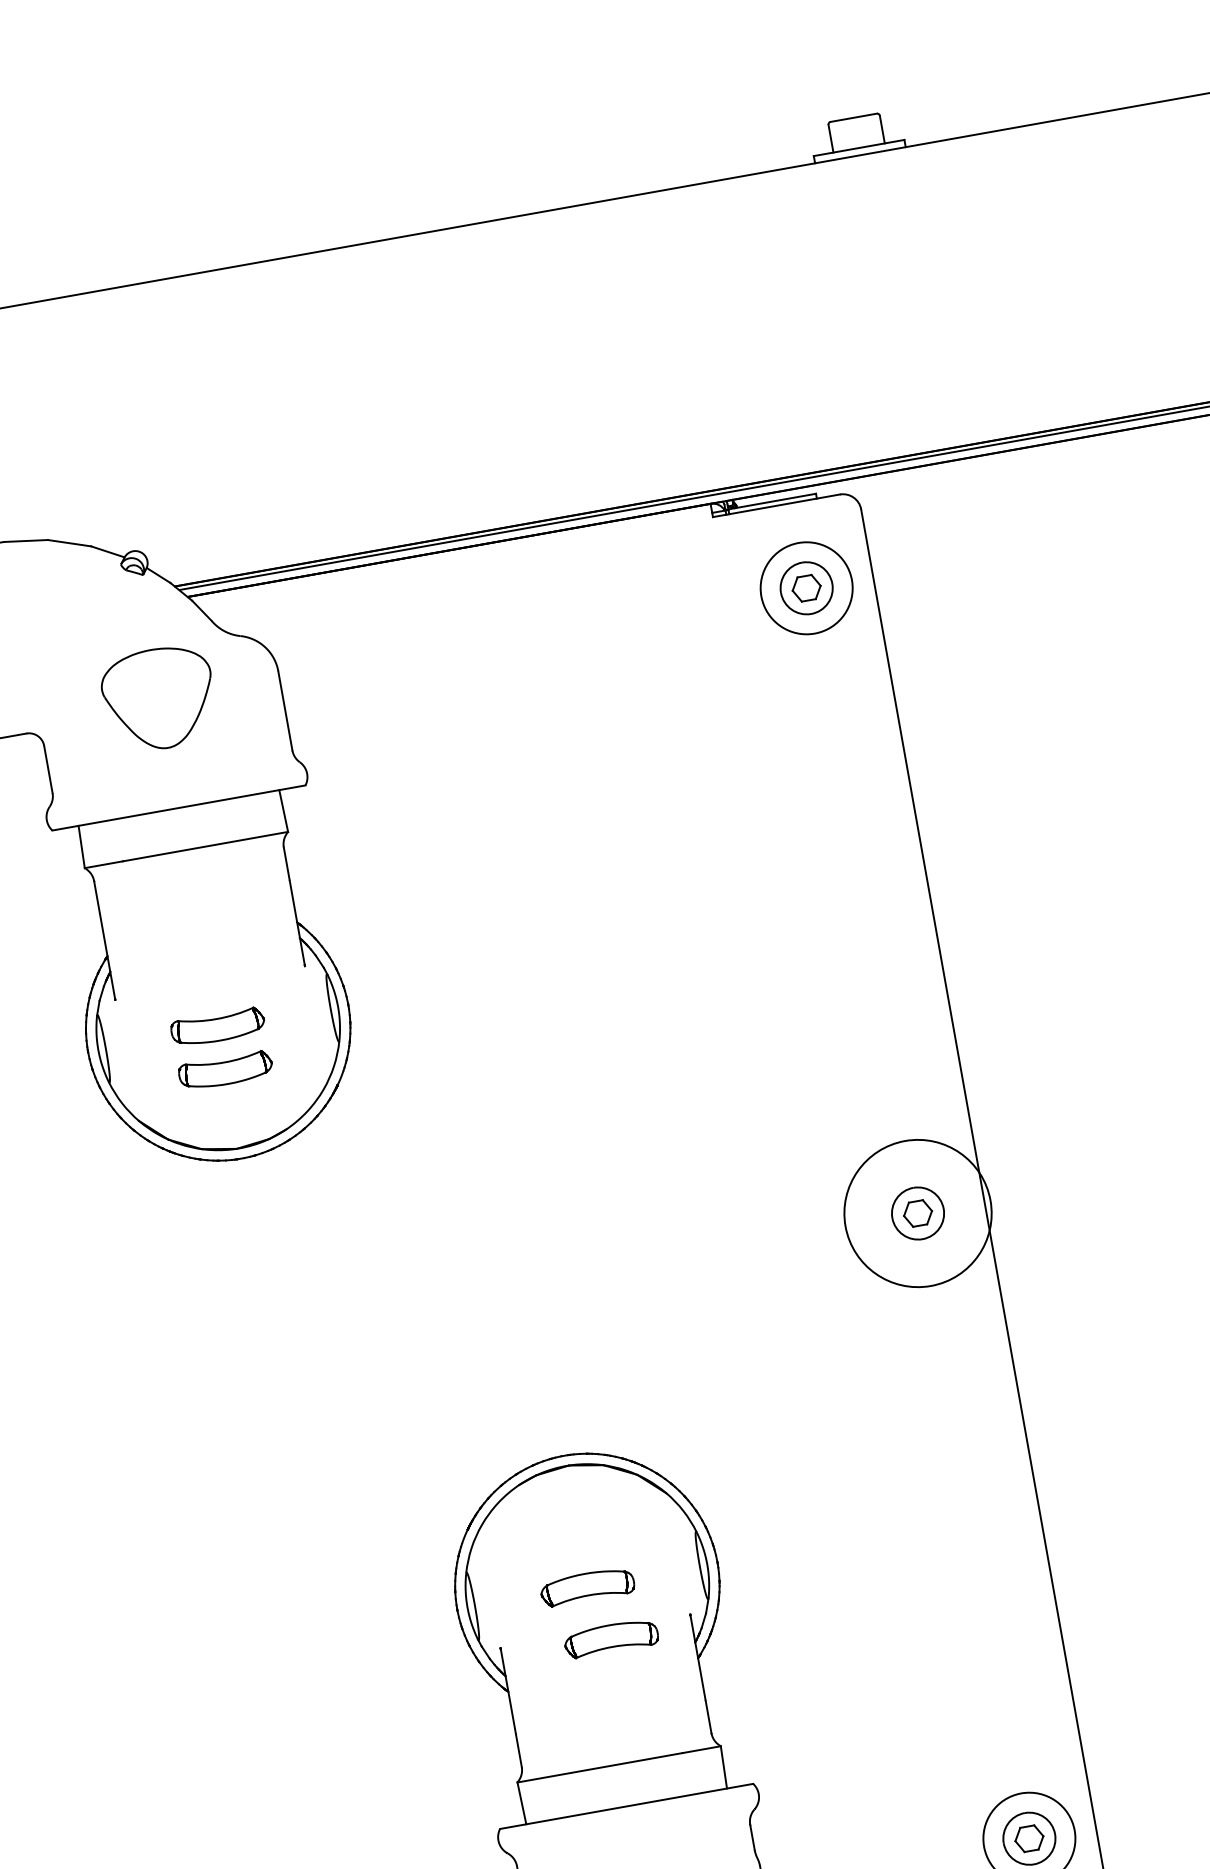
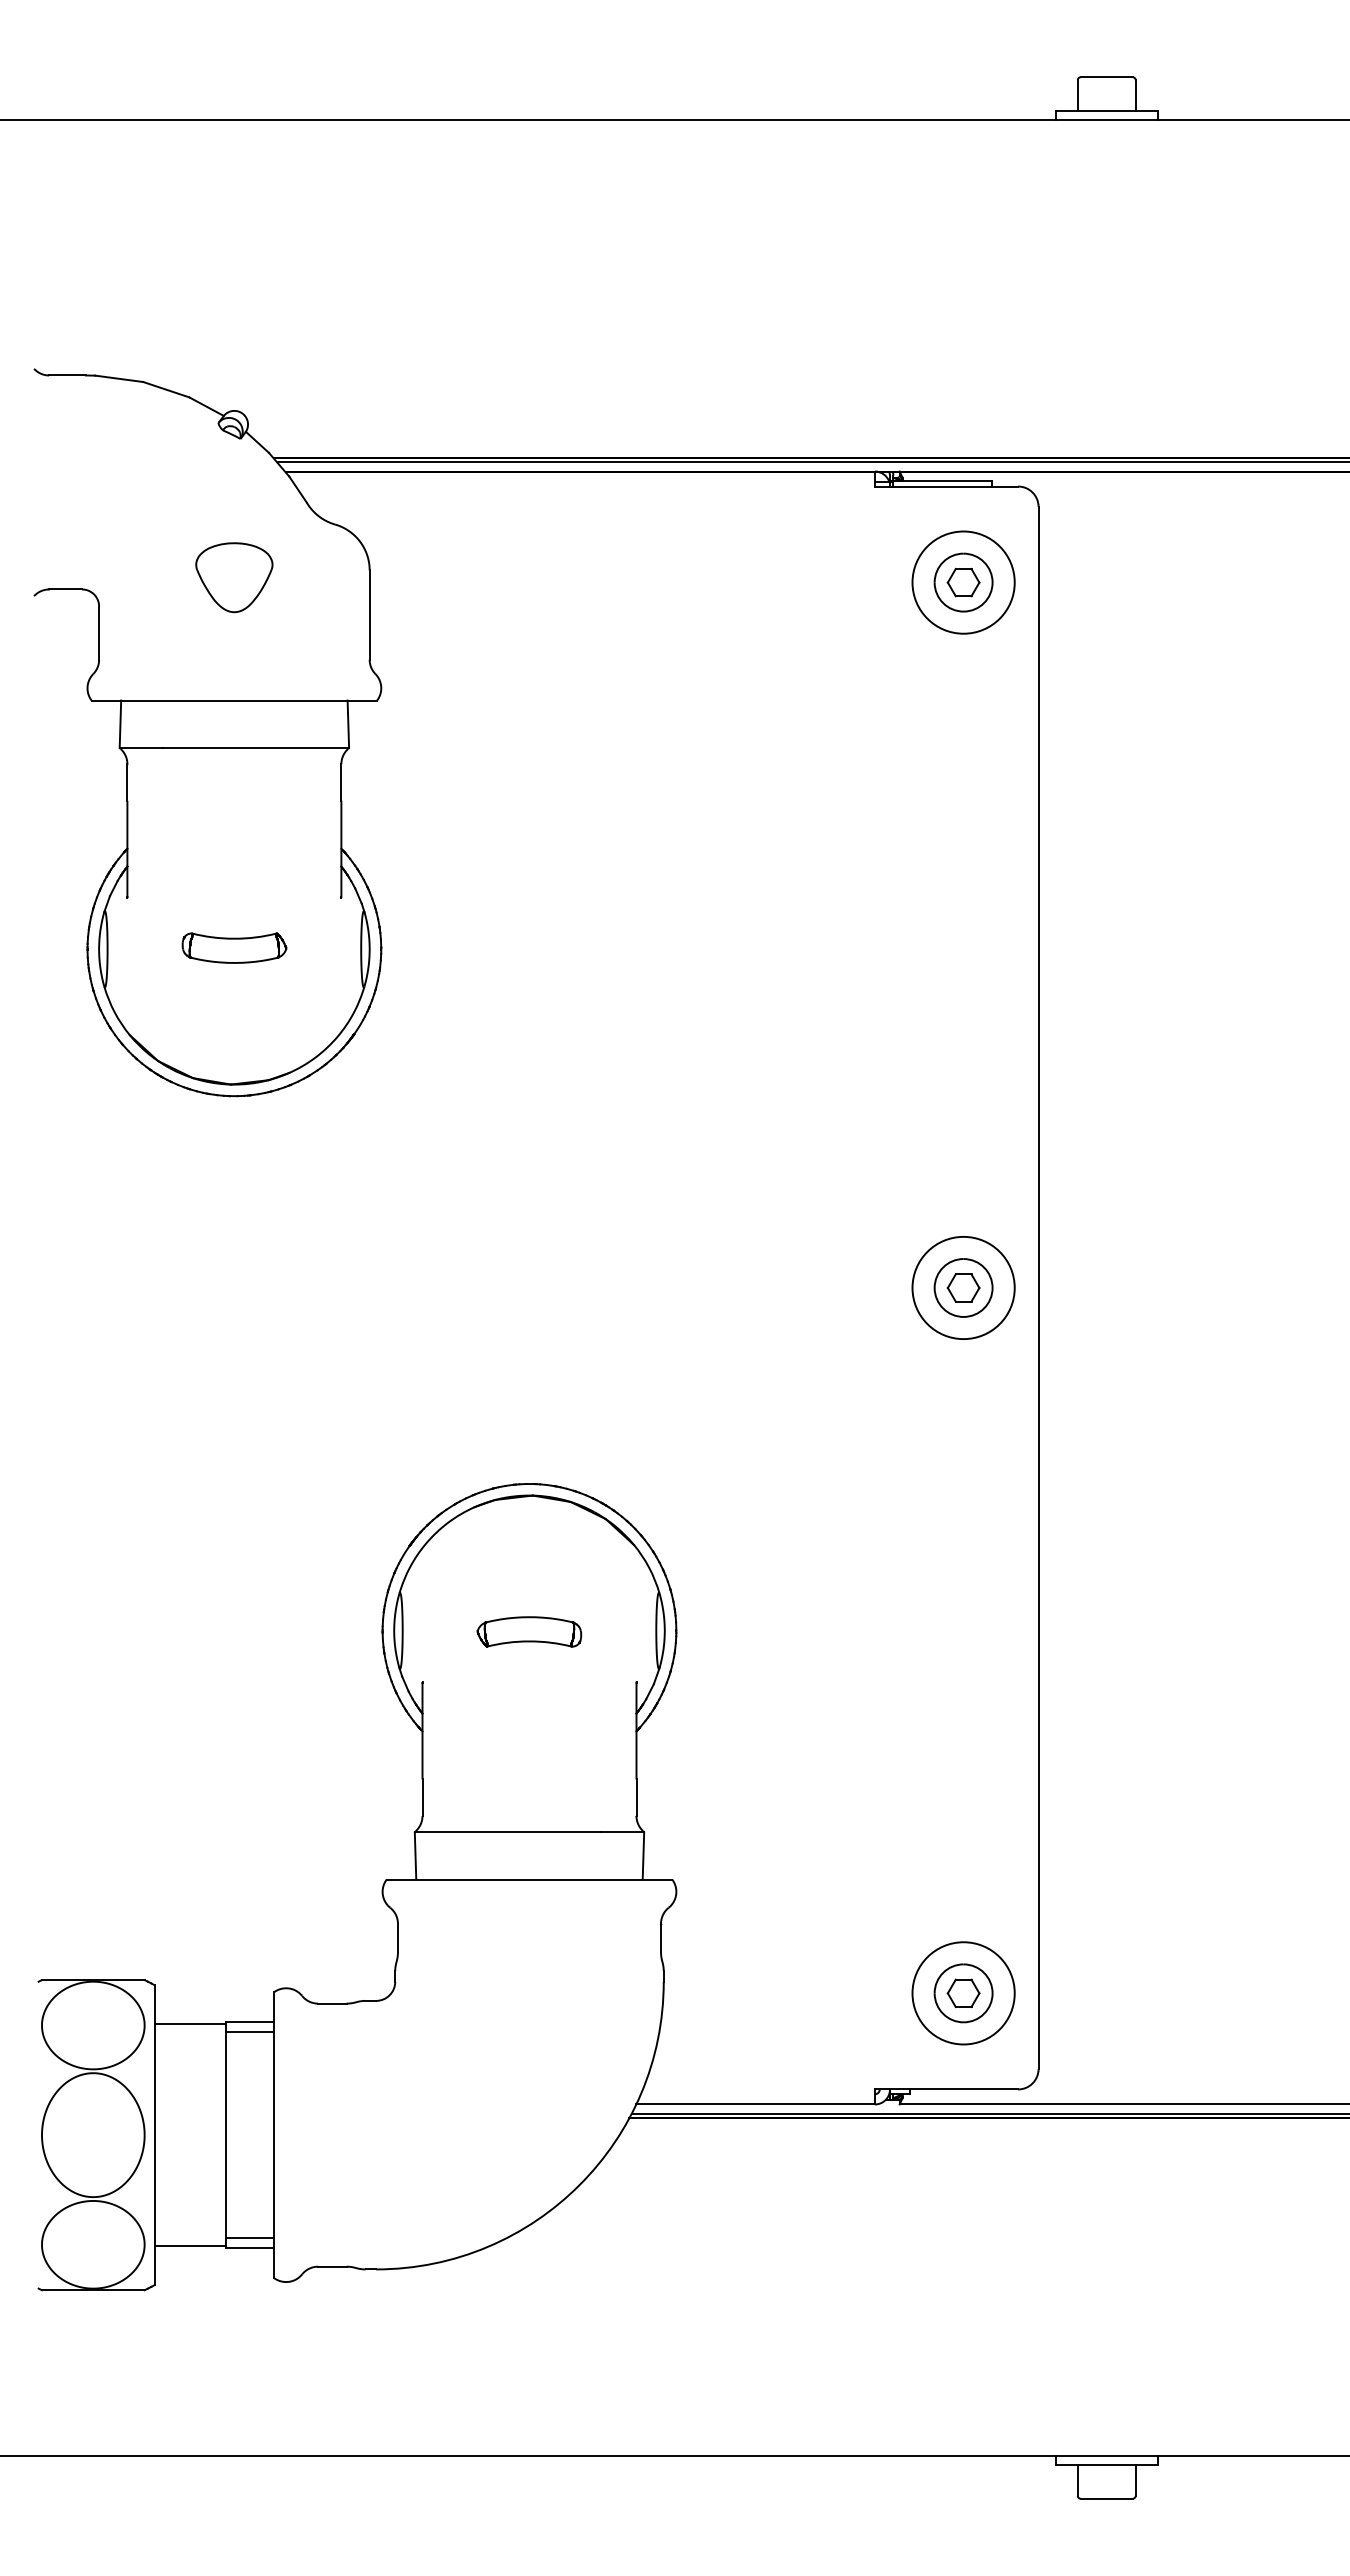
part: (159, 698) -> (234, 577), size x0.62
part: (225, 1070) -> (234, 996), removed
circle: (917, 1213) -> (963, 1287), size x0.62
part: (611, 1638) -> (545, 1692), removed

